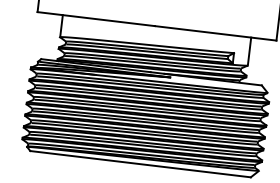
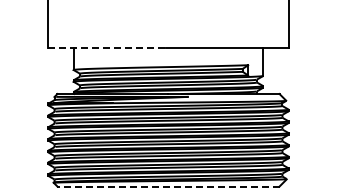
line: (96, 18) -> (107, 47), solid -> dashed
line: (140, 164) -> (168, 186), solid -> dashed

